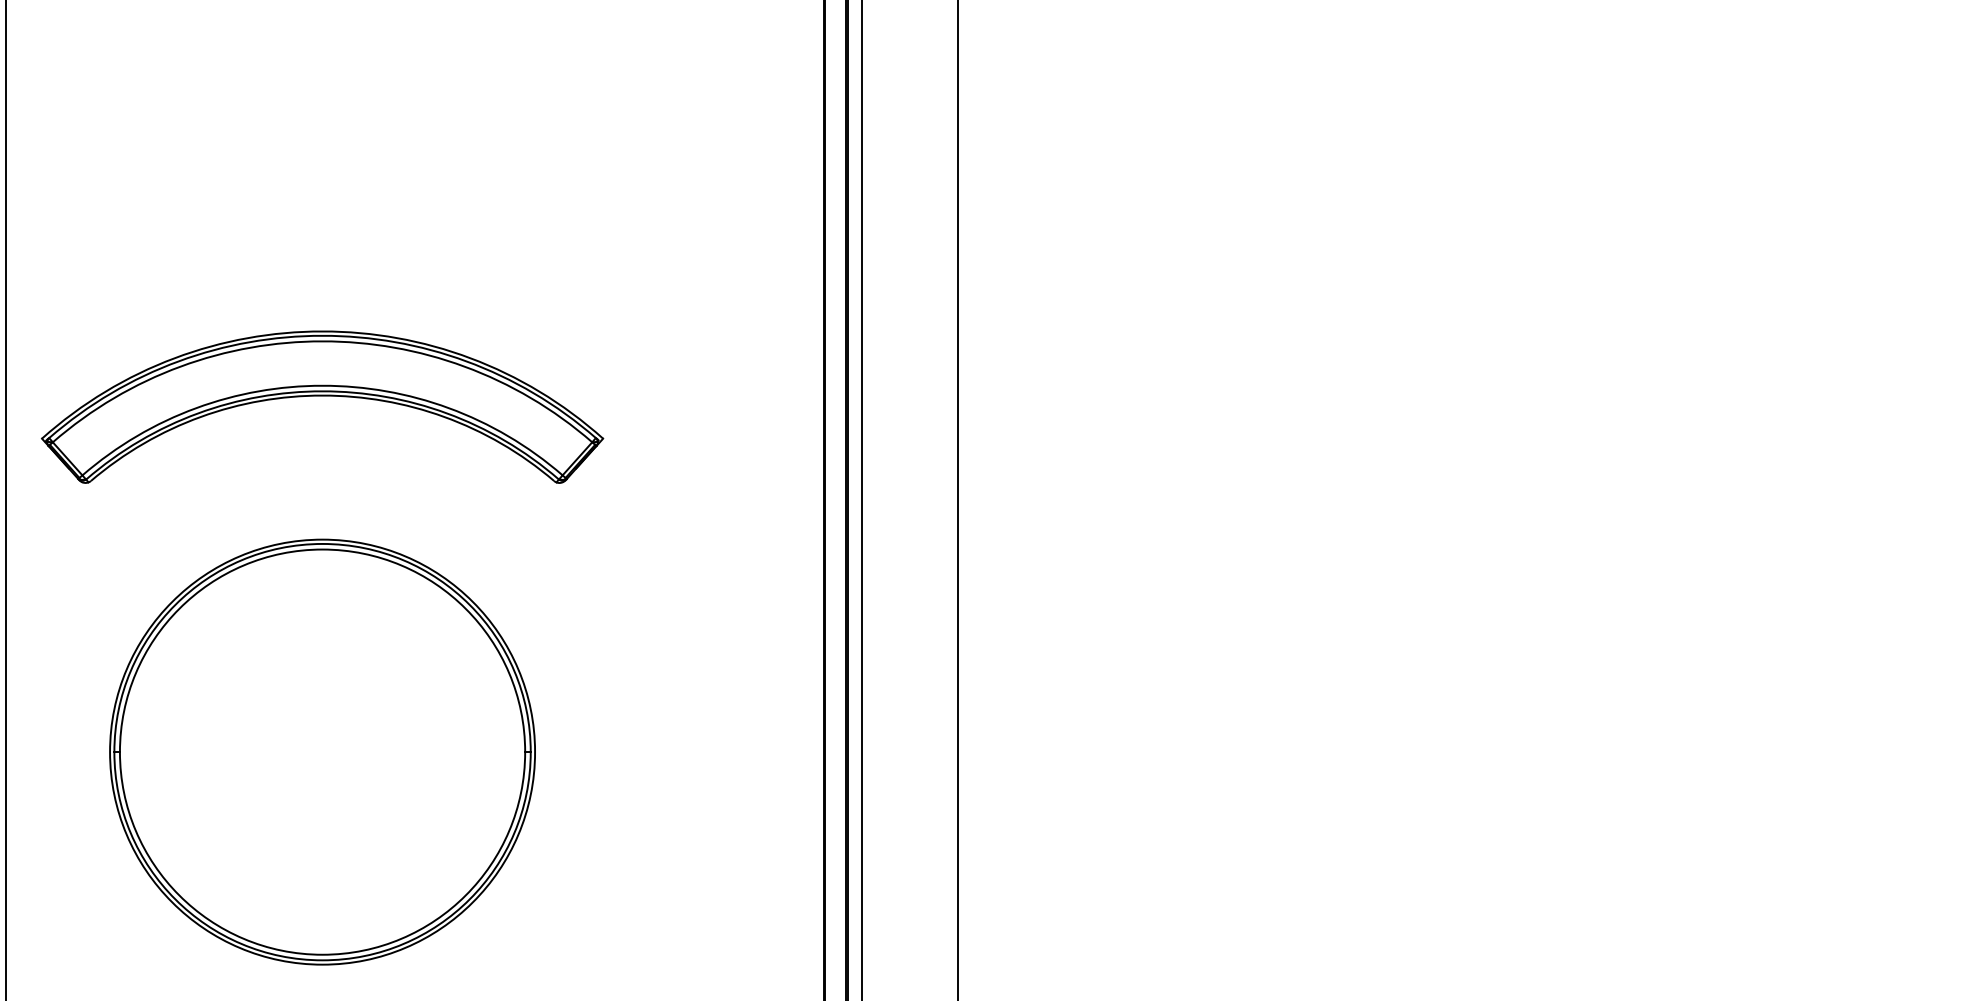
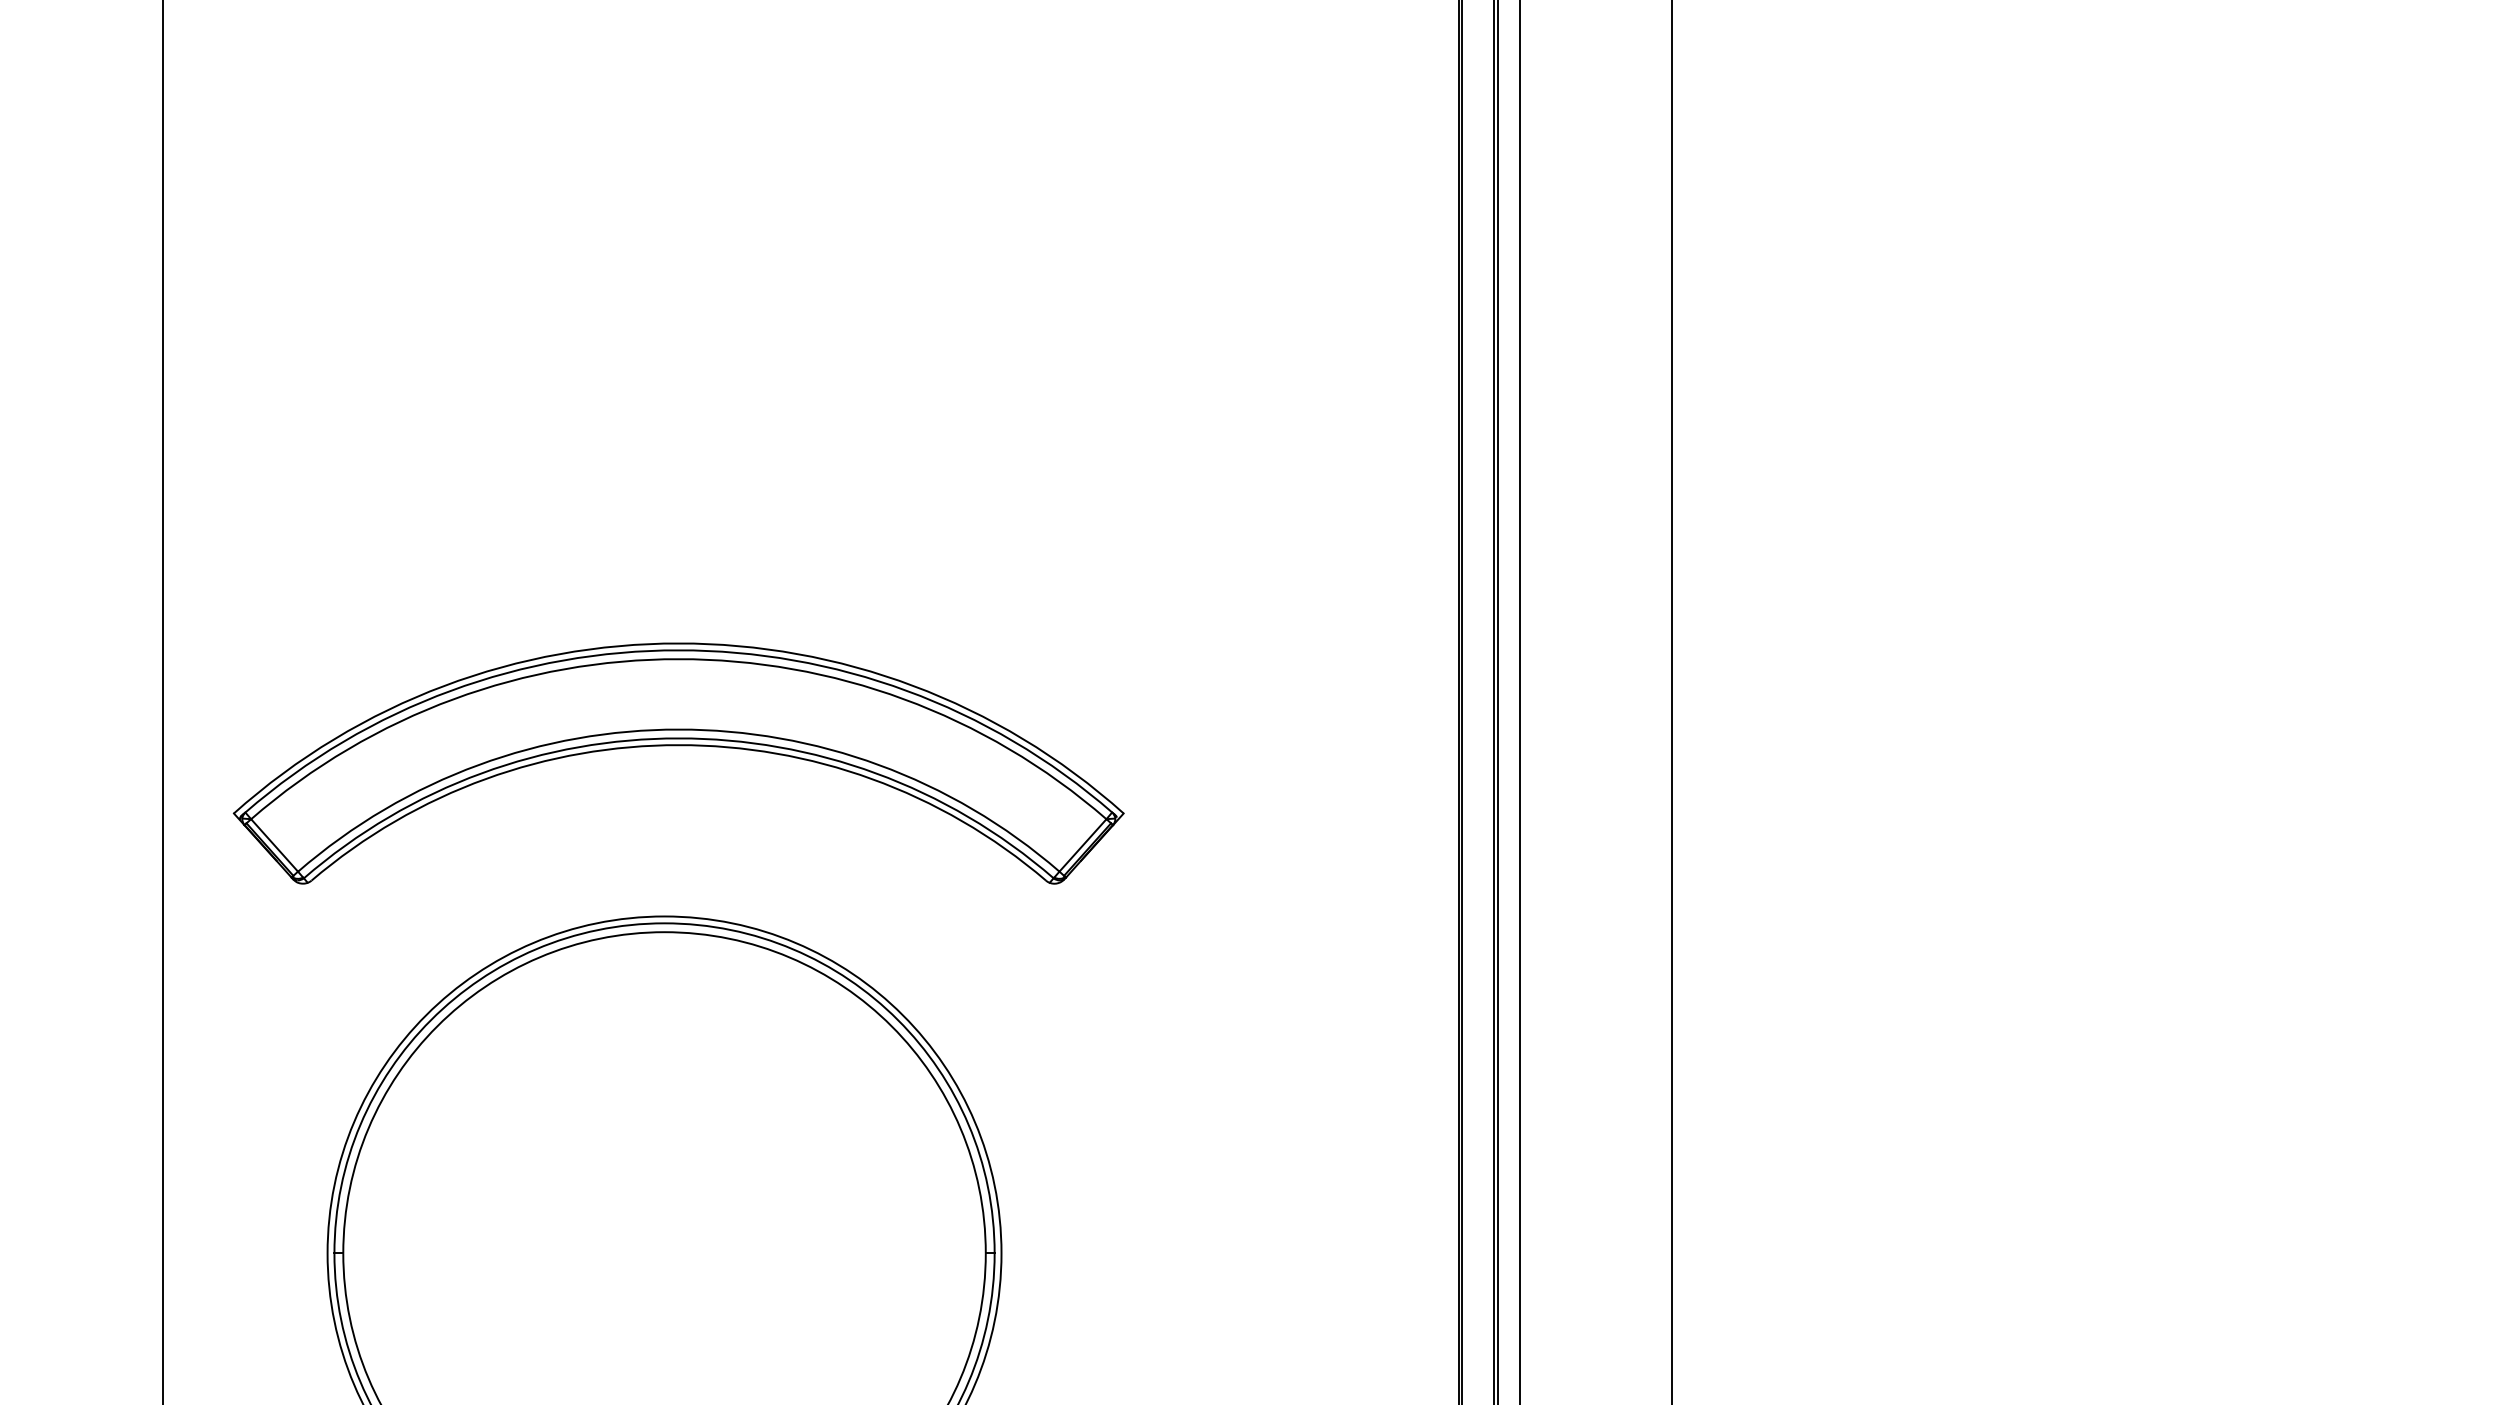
part: (322, 396) -> (678, 746), moved

